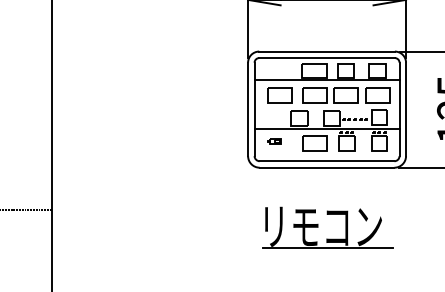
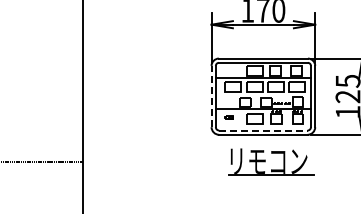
line: (247, 109) -> (211, 96), solid -> dashed
line: (327, 161) -> (263, 130), solid -> dashed
part: (327, 226) -> (271, 161), moved

